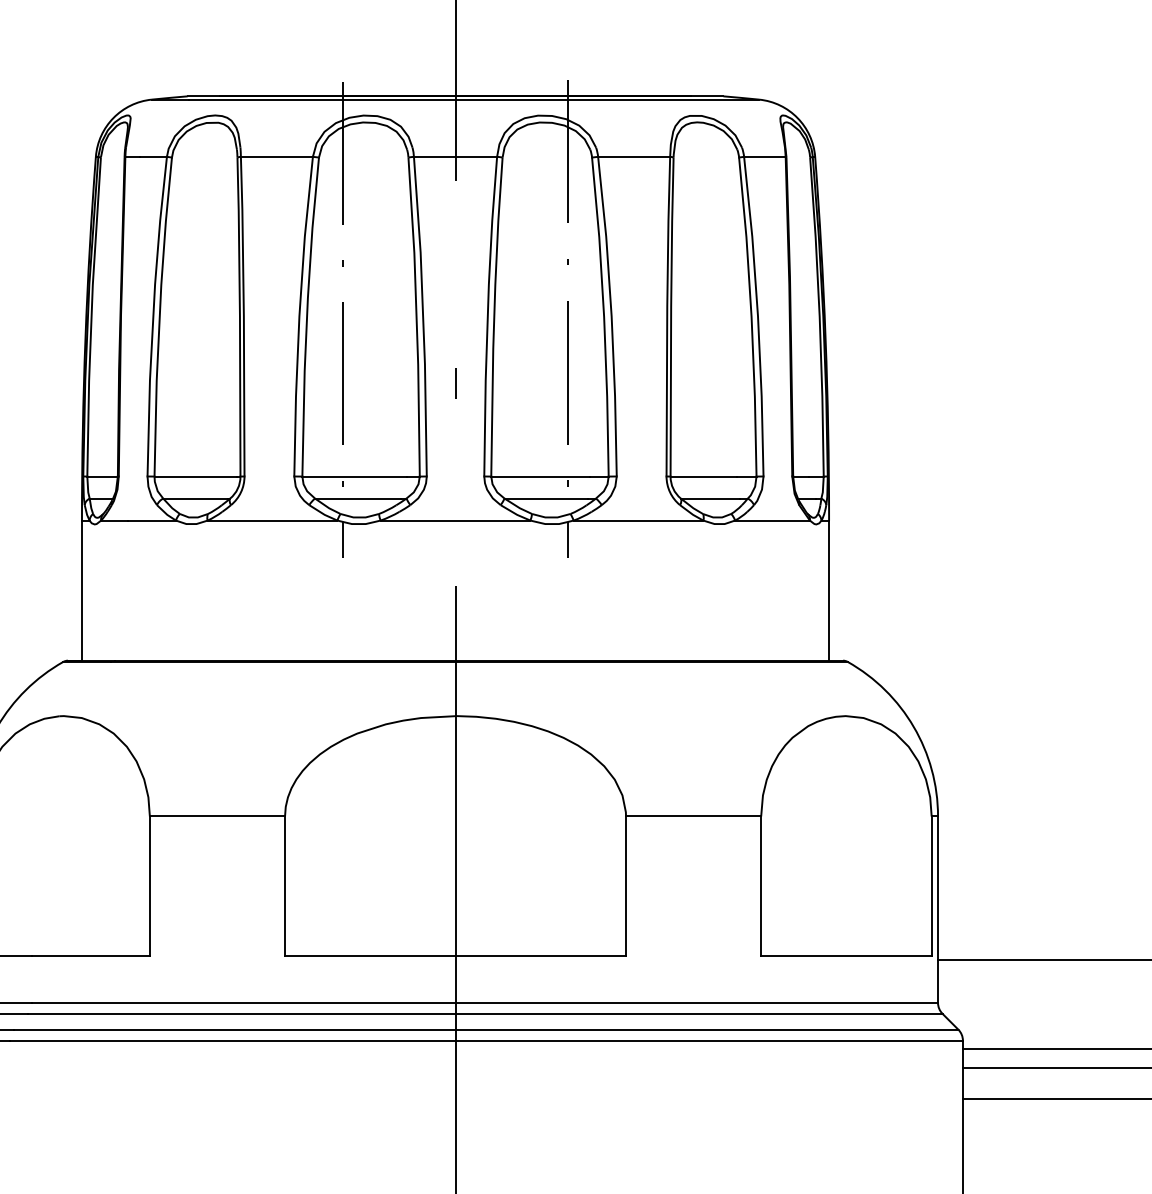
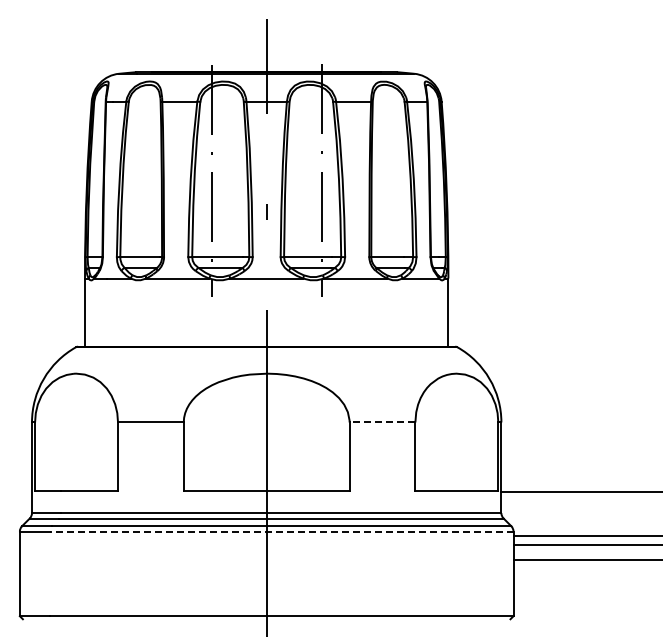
line: (693, 816) -> (382, 422), solid -> dashed
line: (485, 1040) -> (281, 531), solid -> dashed

